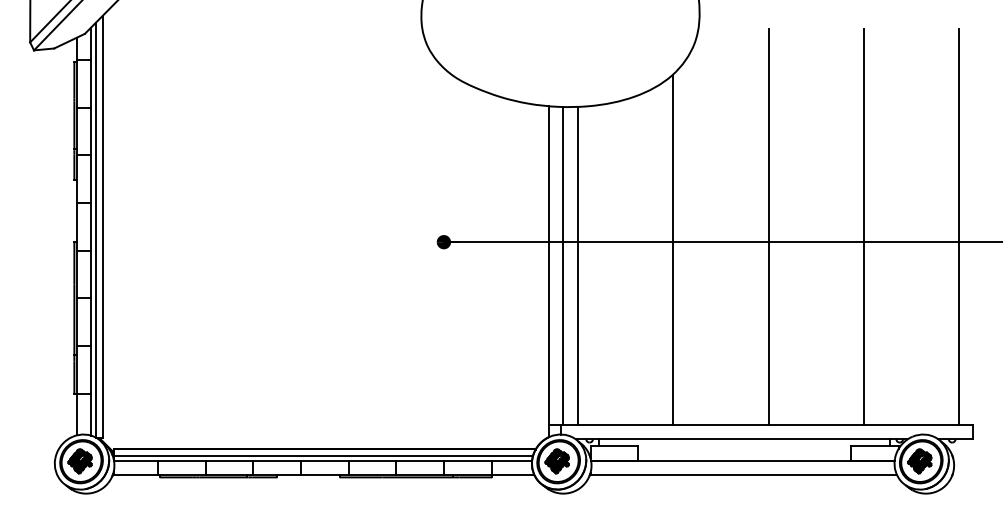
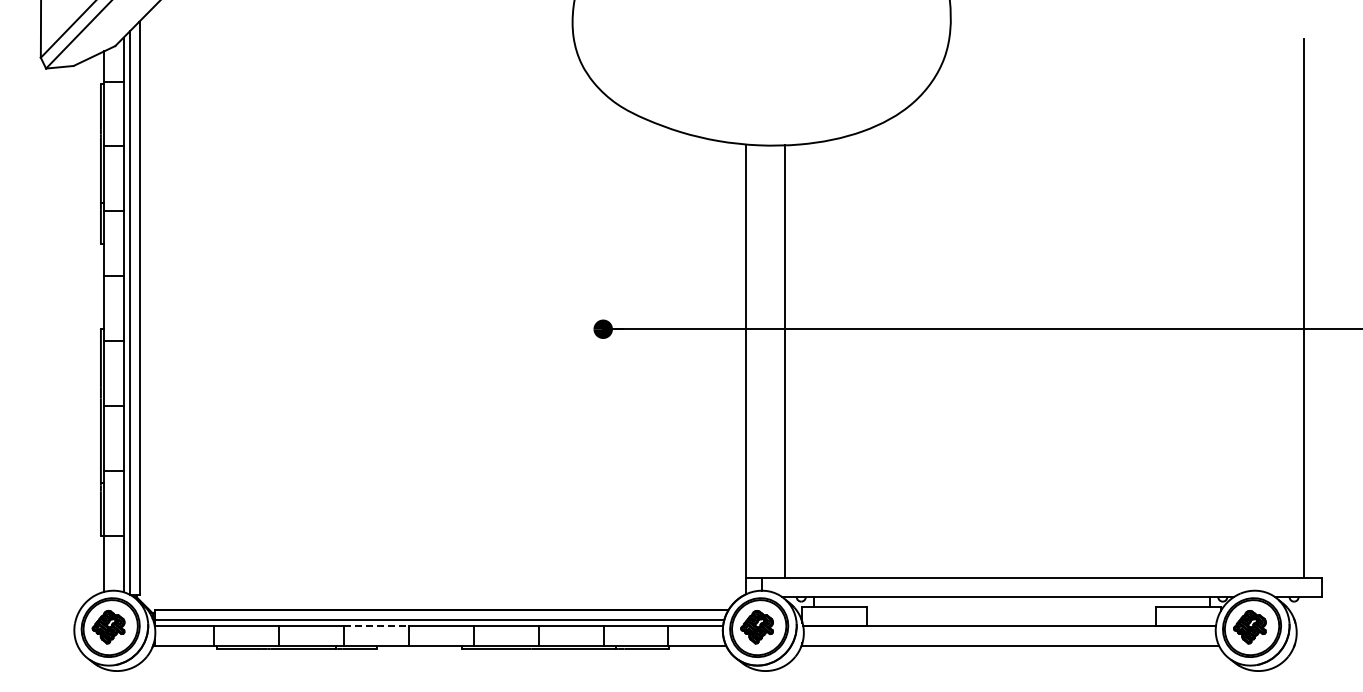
line: (768, 226) -> (1044, 308), removed
line: (864, 226) -> (1174, 308), removed
line: (672, 249) -> (914, 339), removed
line: (563, 265) -> (765, 361), removed
line: (277, 460) -> (377, 626), solid -> dashed

